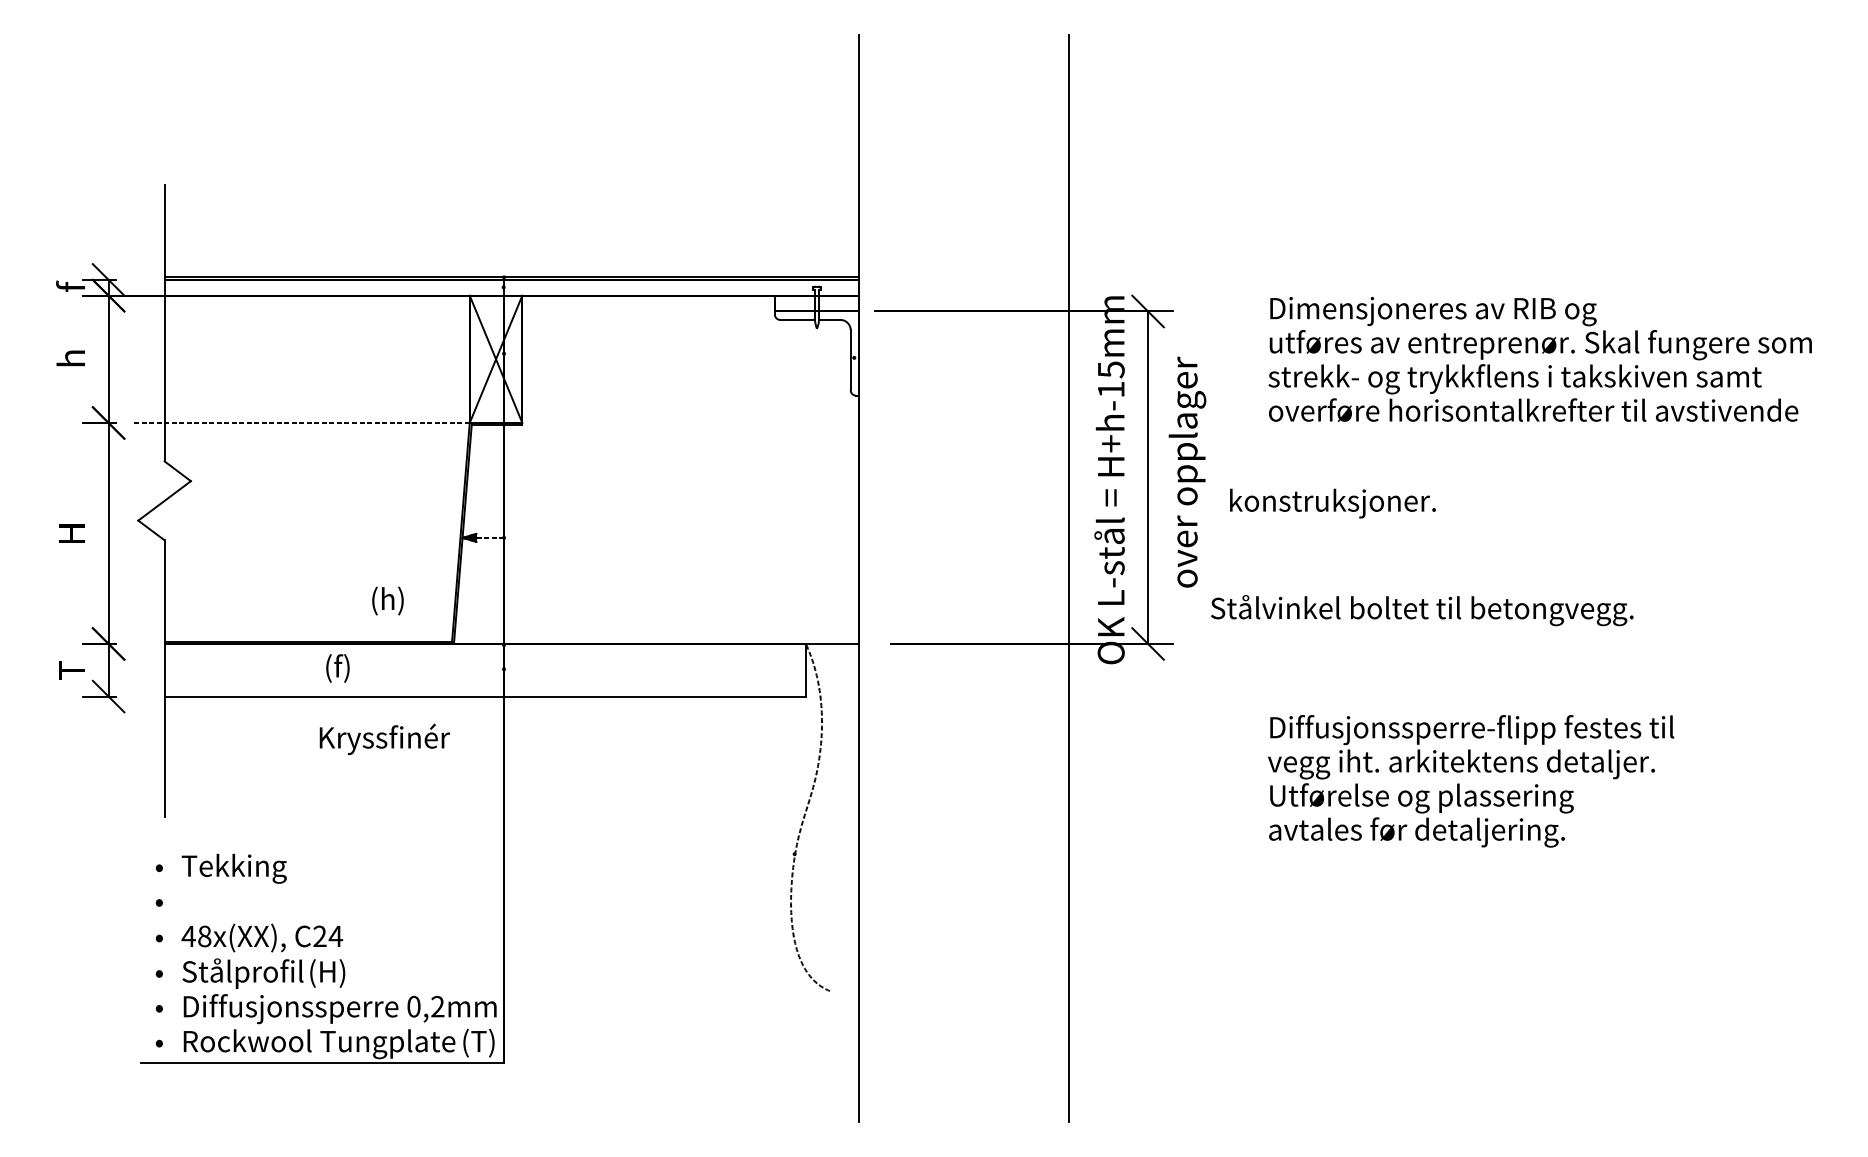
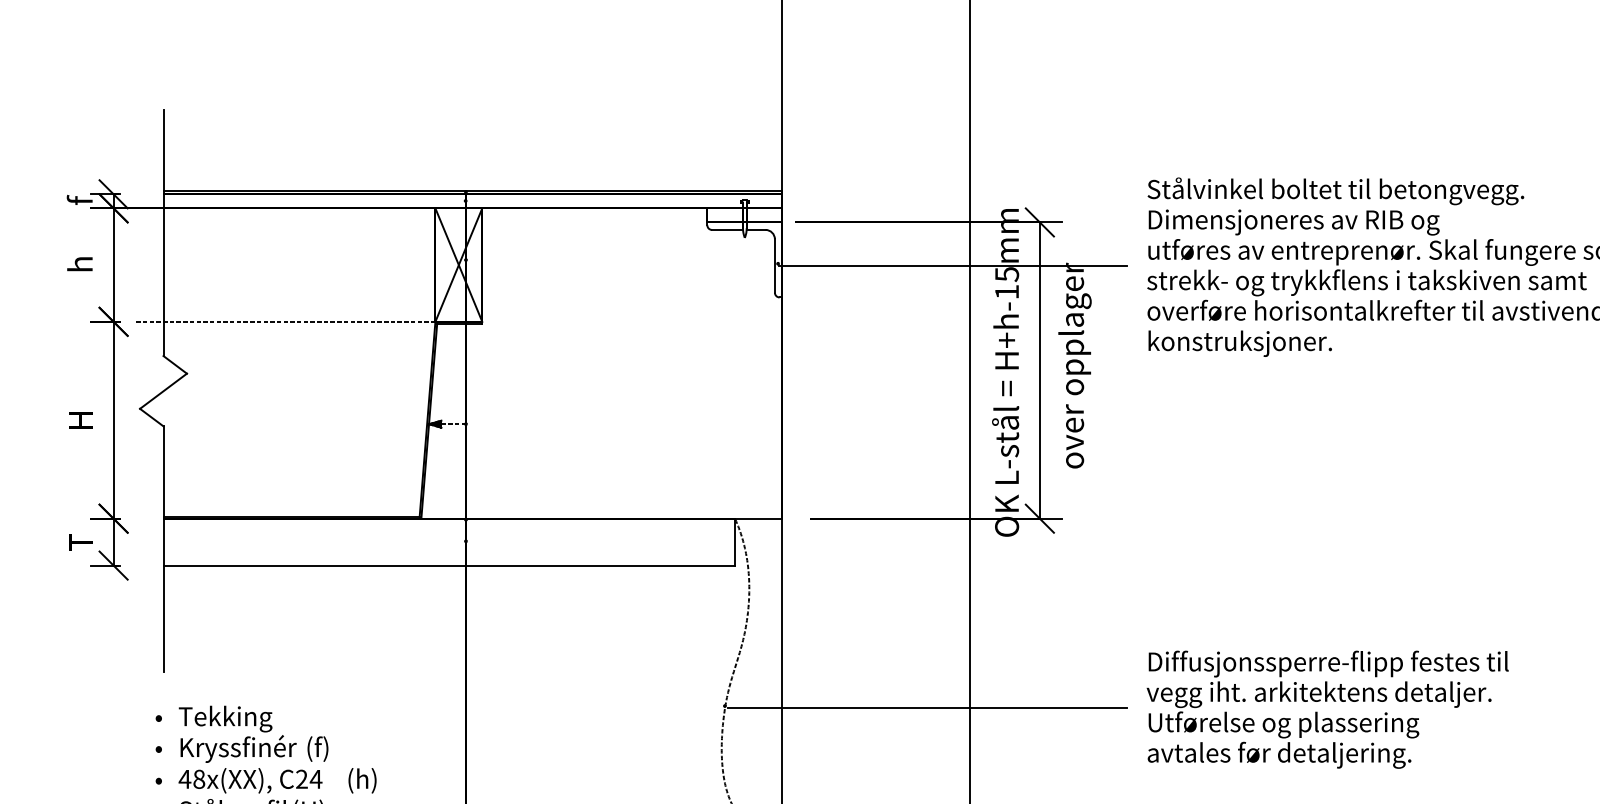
line: (1050, 360) -> (952, 266), added
text: (1332, 503) -> (1239, 343), moved
text: (387, 600) -> (362, 780), moved
text: (1422, 610) -> (1336, 191), moved
text: (337, 668) -> (317, 749), moved
text: (384, 739) -> (238, 749), moved
text: (1471, 781) -> (1328, 709), moved
line: (1021, 856) -> (927, 708), added

